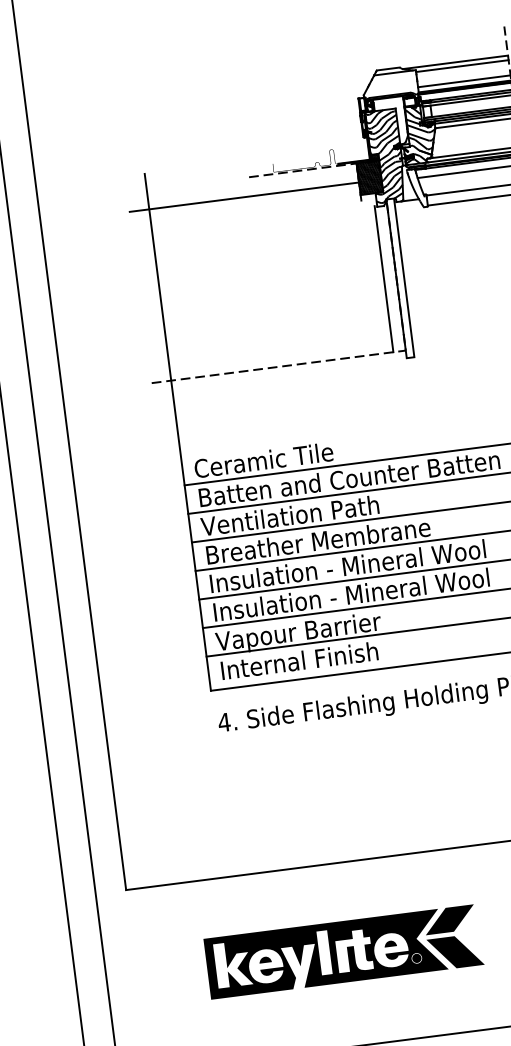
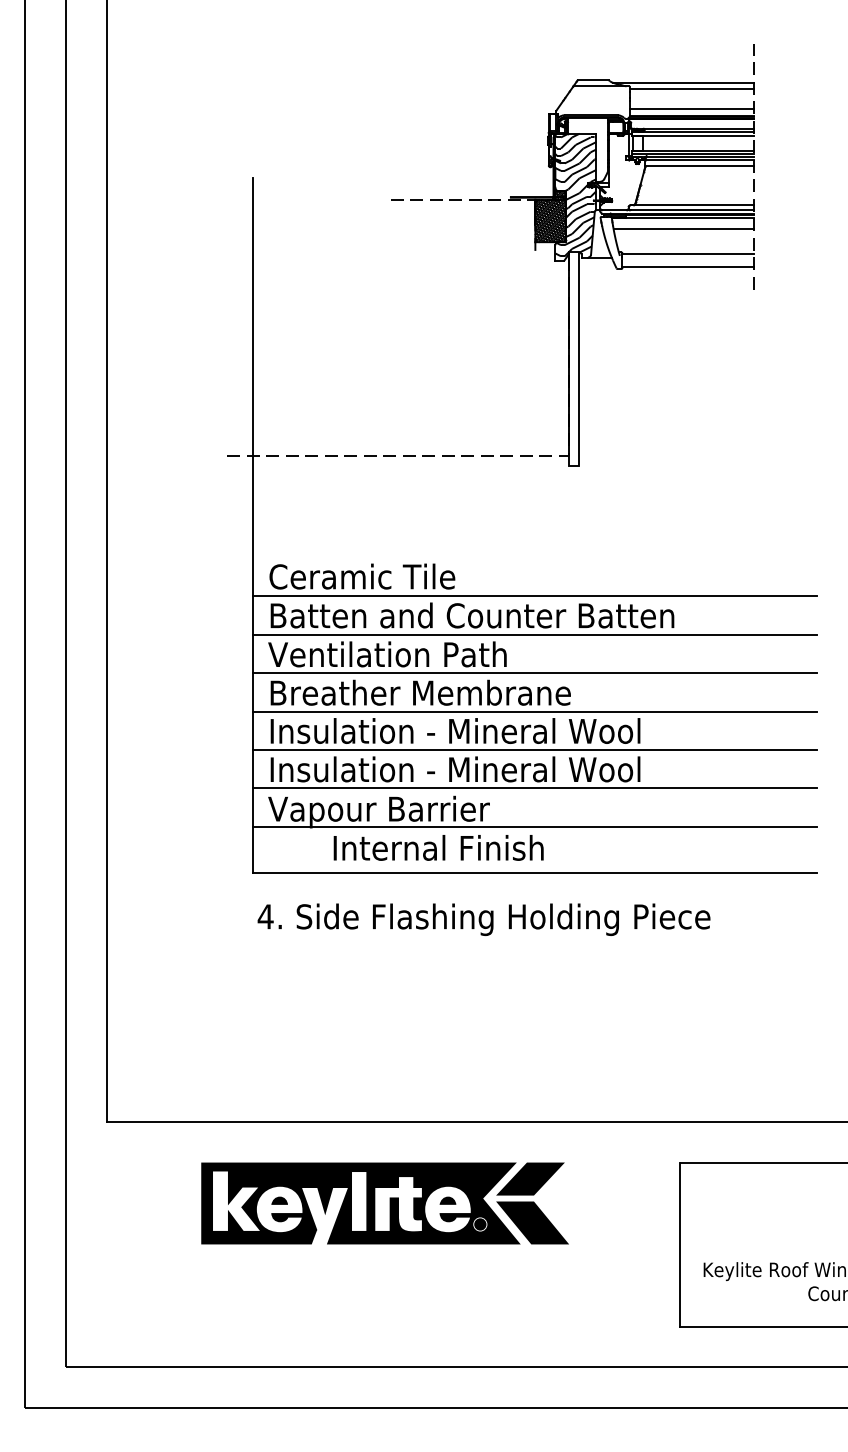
hatch: (418, 134) -> (622, 171), removed
fill: (318, 143) -> (488, 166), removed
line: (244, 197) -> (381, 225), removed
line: (384, 279) -> (552, 357), removed
text: (299, 660) -> (438, 847), moved
text: (343, 951) -> (384, 1203), moved

